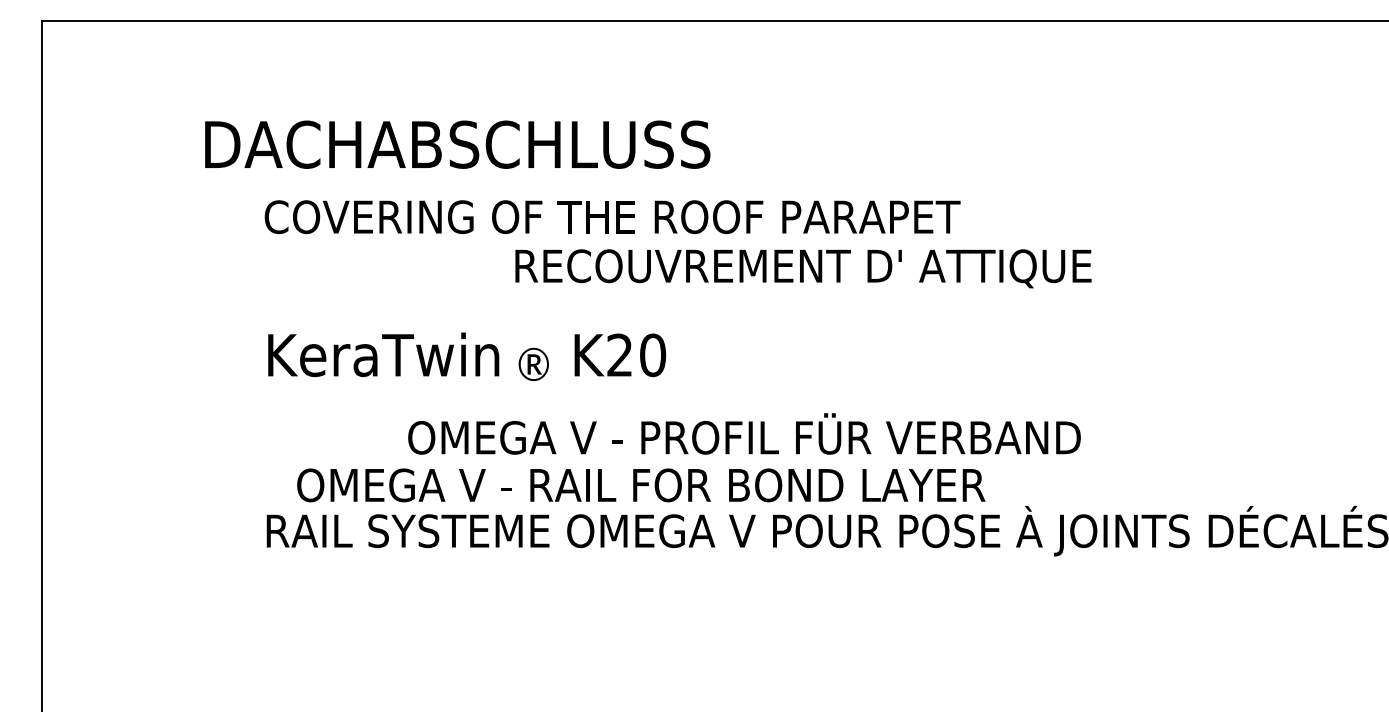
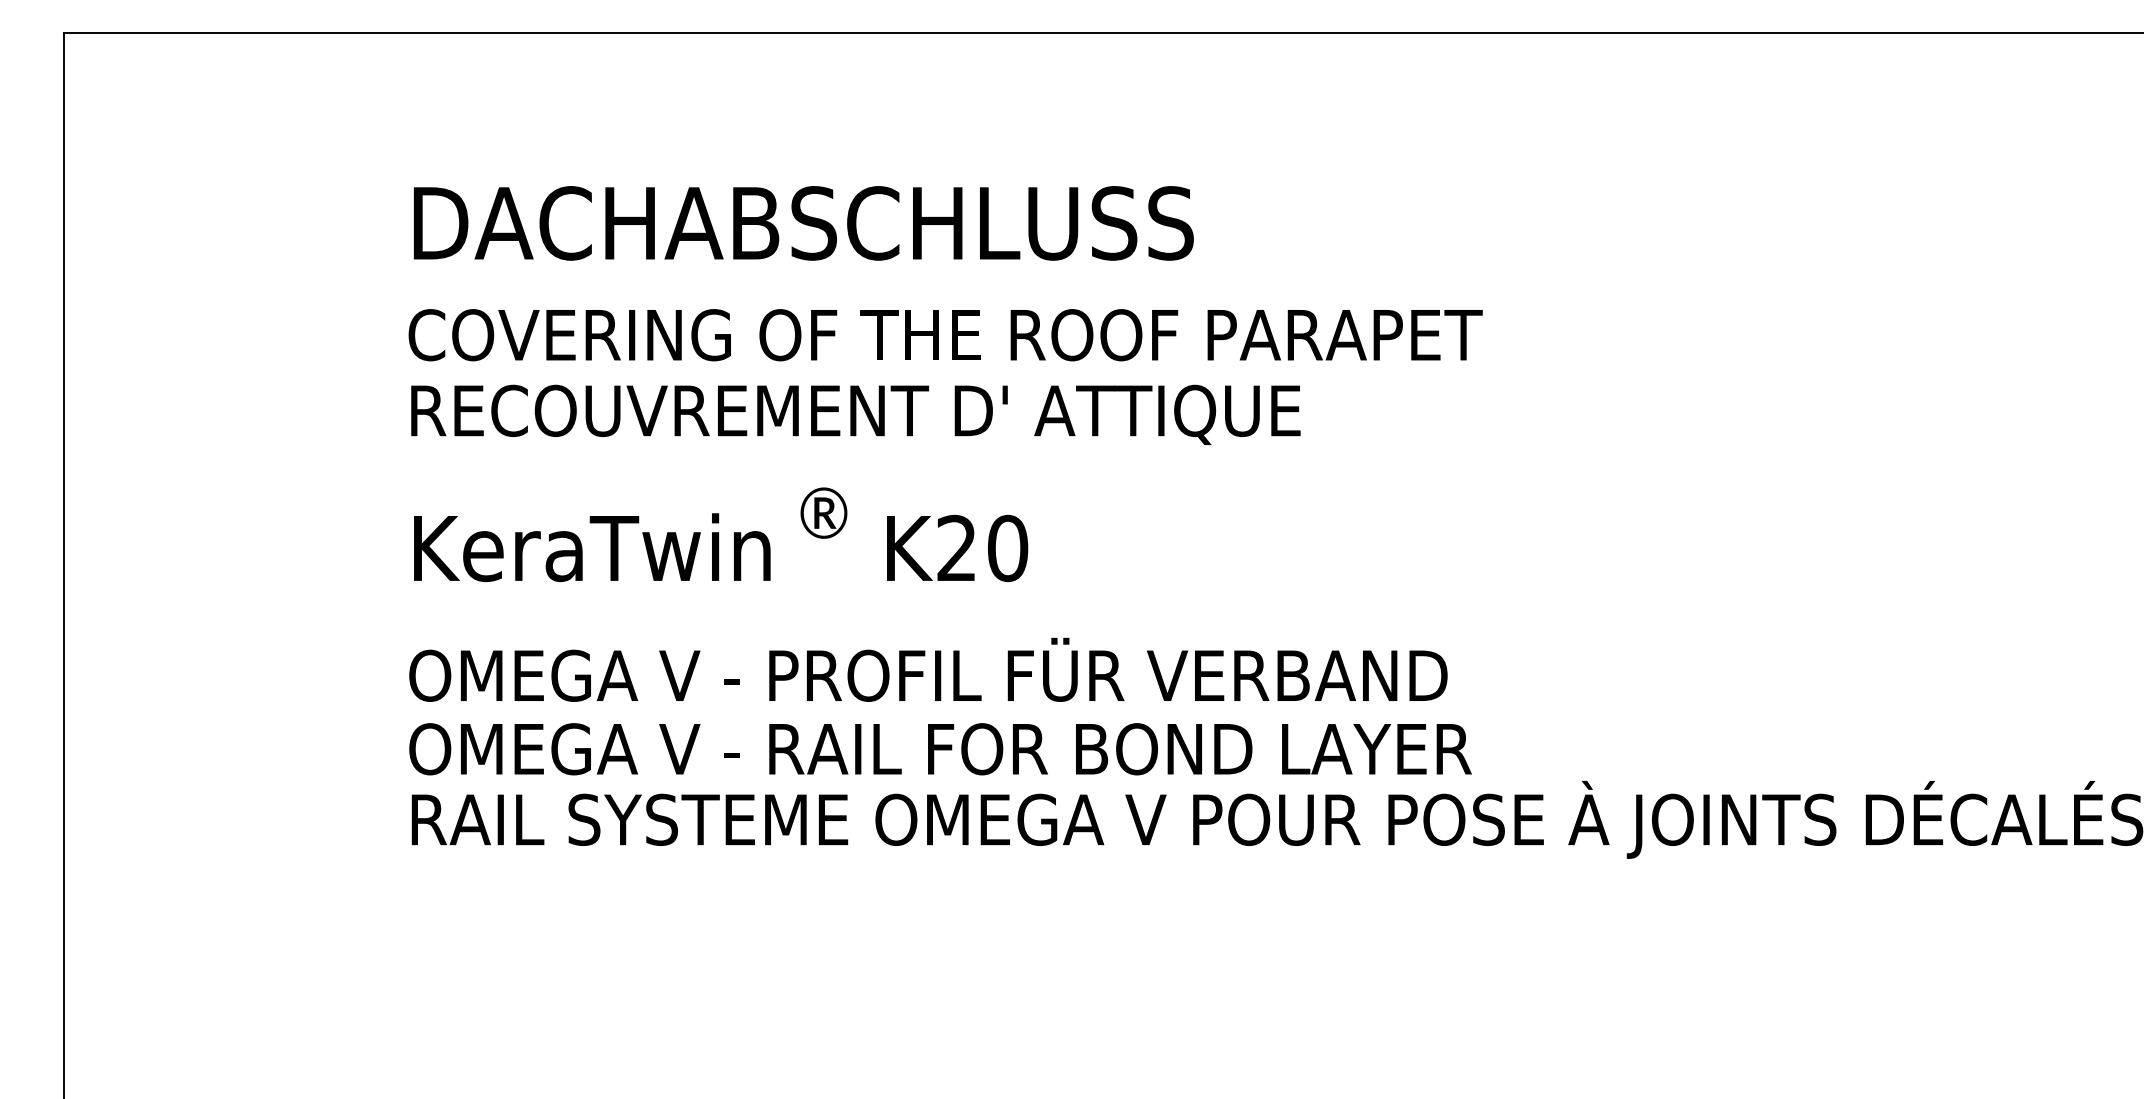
text: (457, 144) -> (803, 223), moved
text: (803, 268) -> (855, 414), moved
text: (533, 364) -> (823, 513), moved
text: (744, 433) -> (928, 669), moved
text: (641, 485) -> (940, 749), moved

